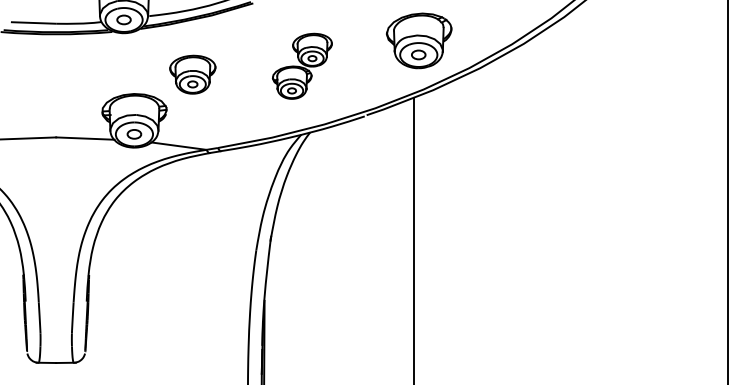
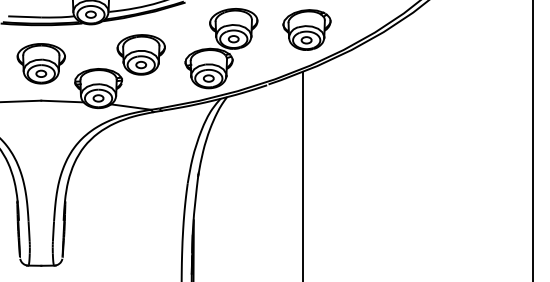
part: (302, 66) -> (221, 48), size x1.67
part: (192, 74) -> (141, 54), size x1.43
part: (55, 86) -> (40, 63), added

